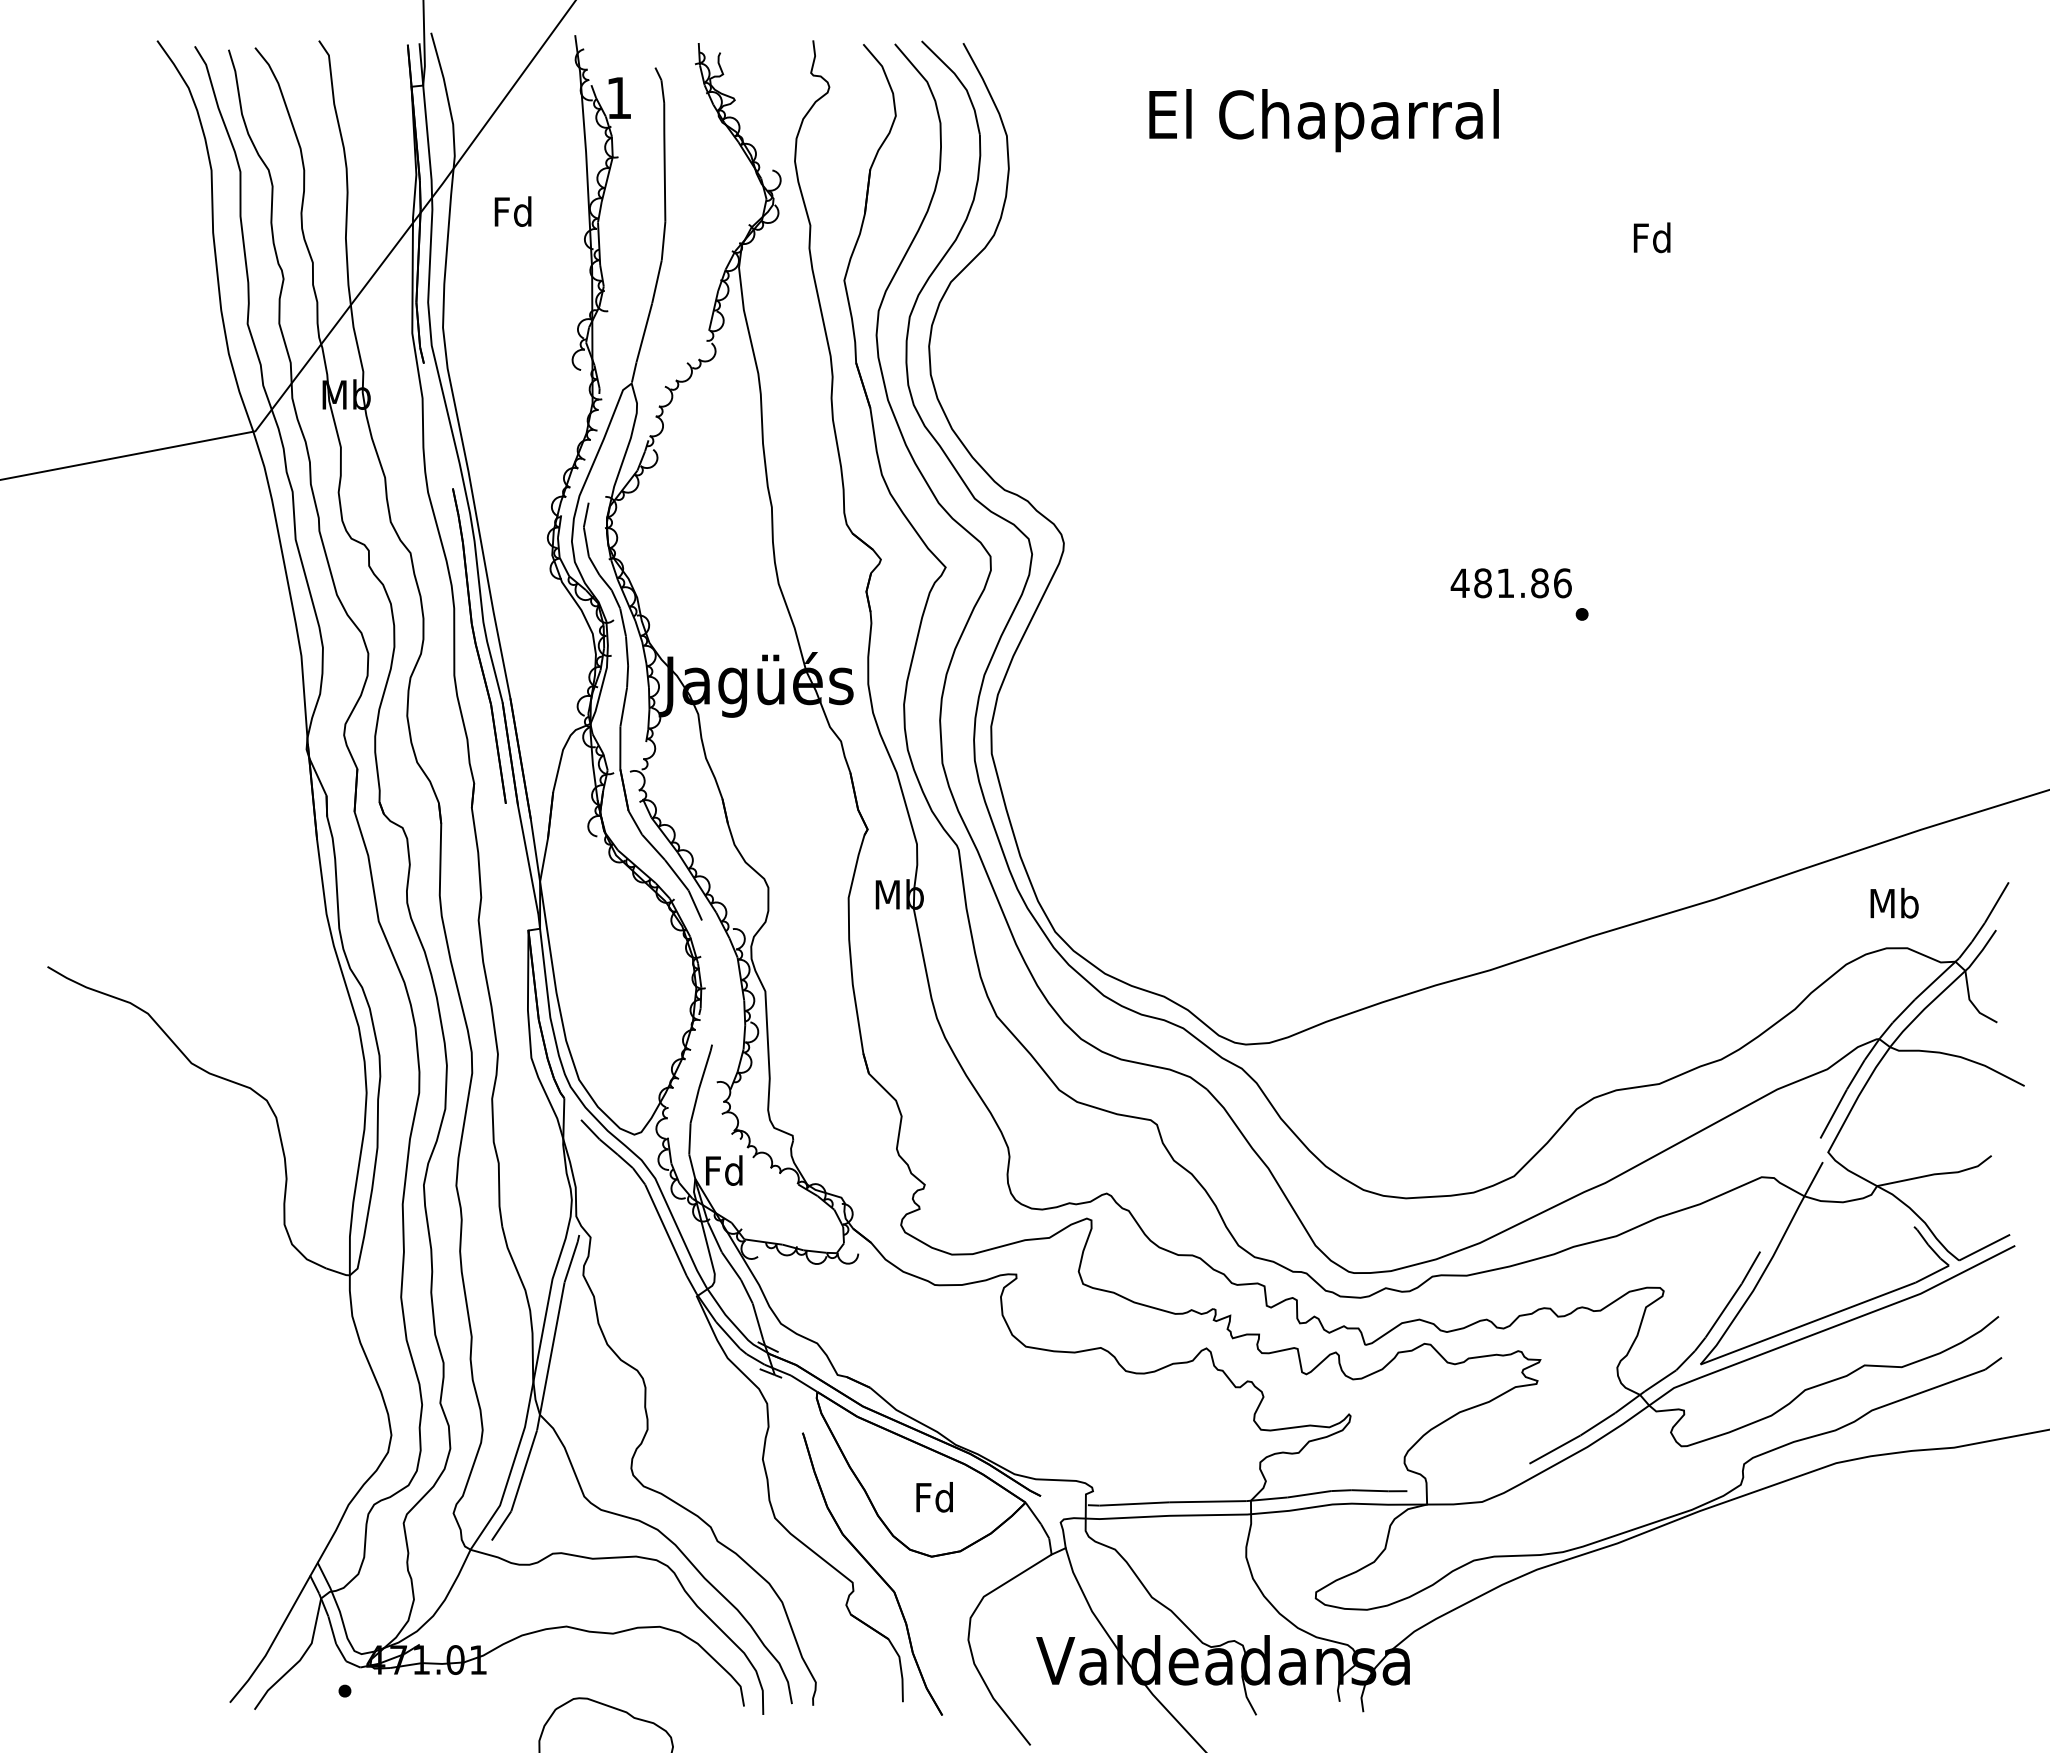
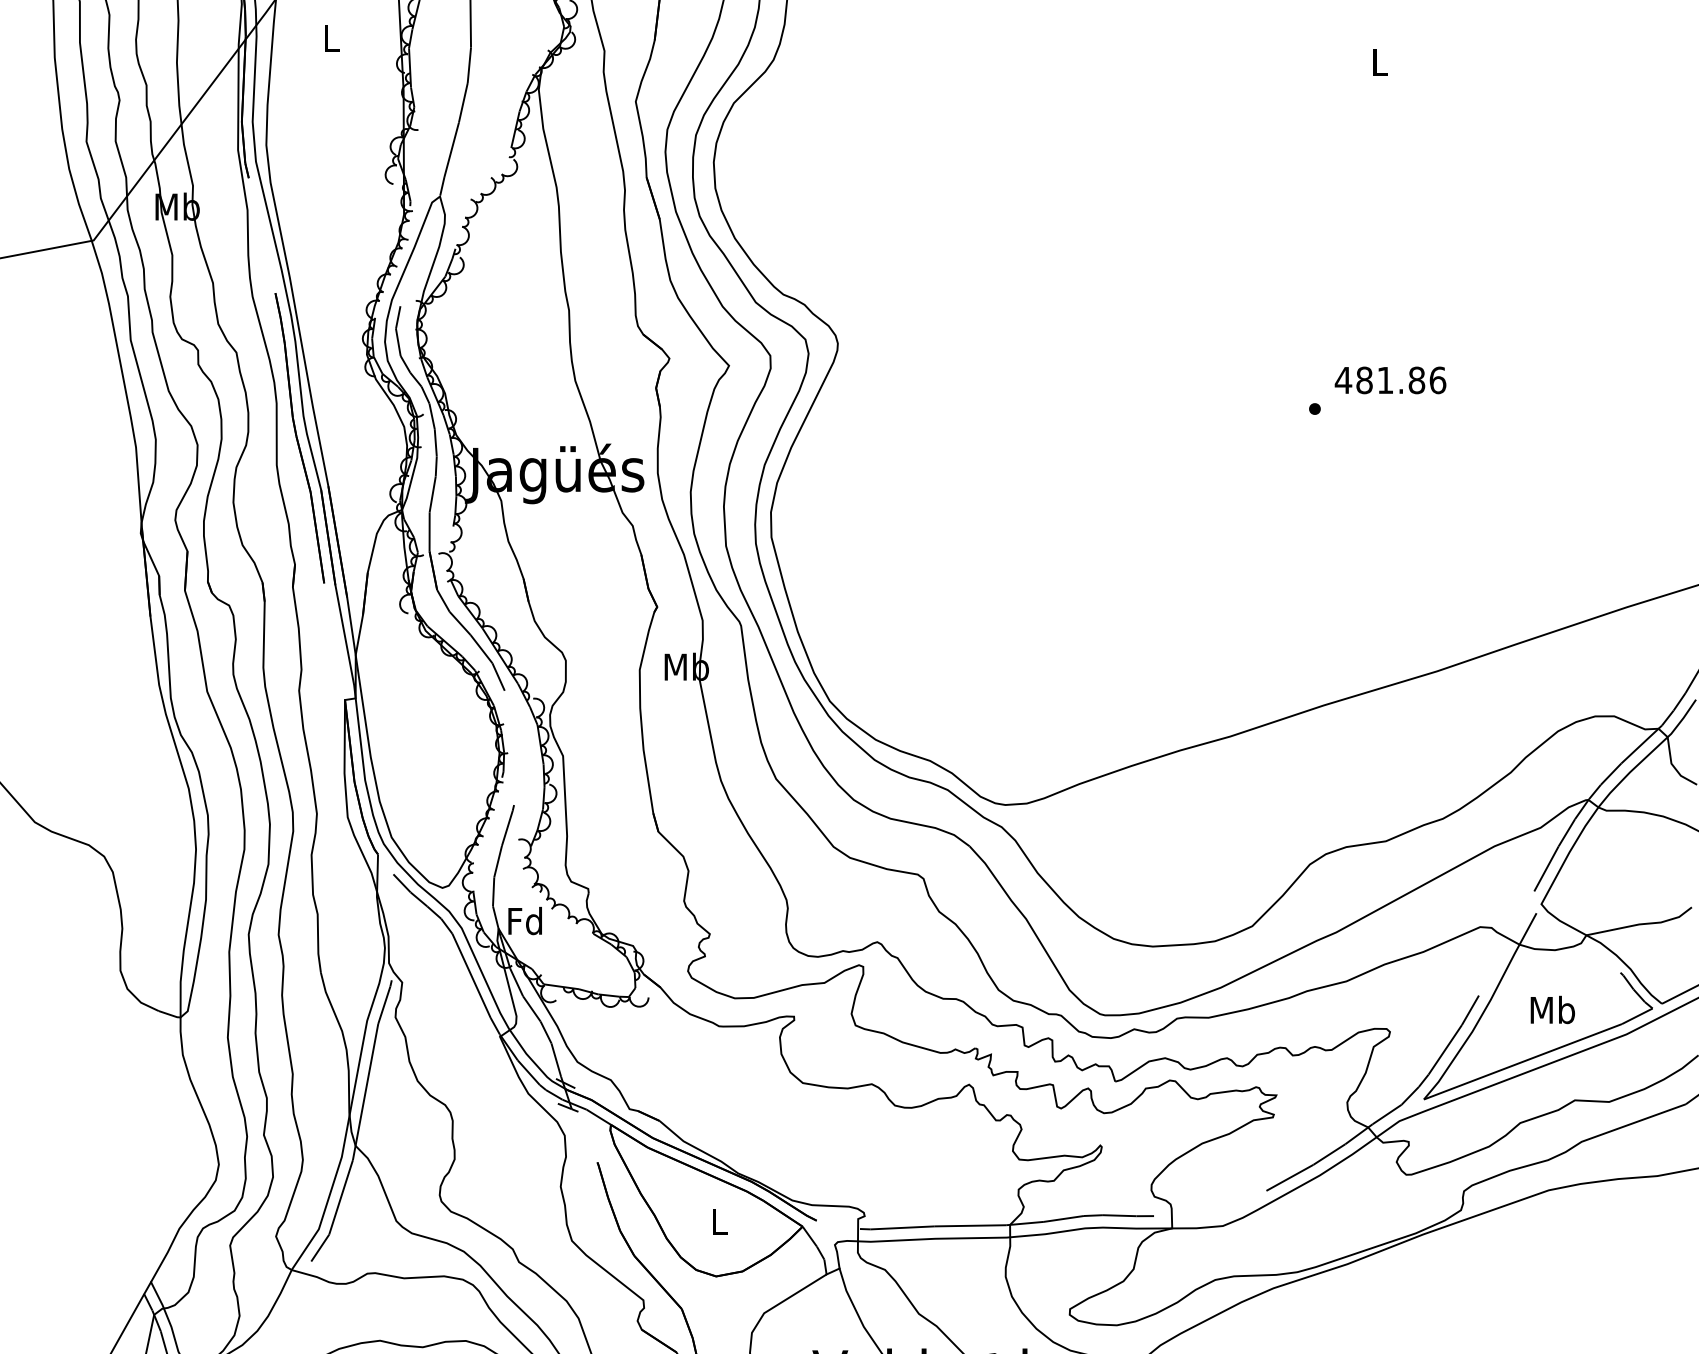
text: (512, 211) -> (330, 38), Fd -> L
text: (1651, 237) -> (1378, 62), Fd -> L
text: (1510, 583) -> (1389, 380), moved
text: (1894, 903) -> (1552, 1010), moved
text: (934, 1497) -> (718, 1221), Fd -> L

